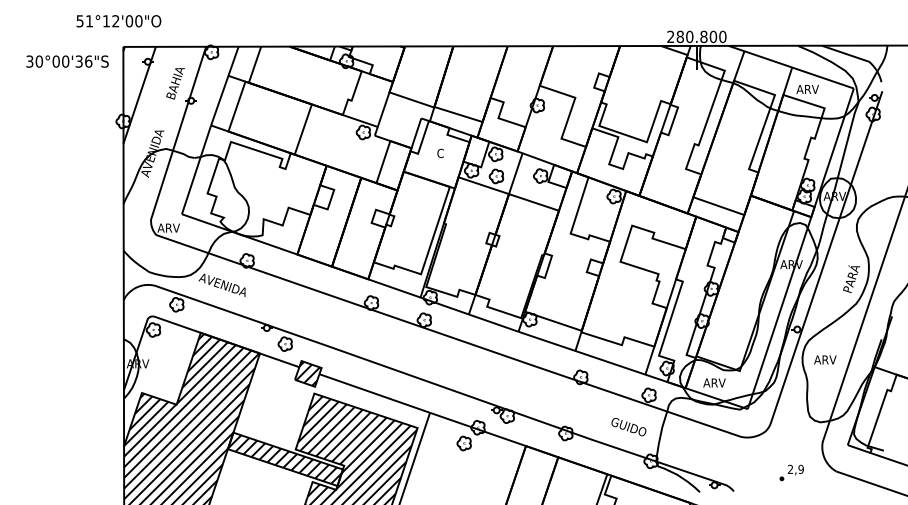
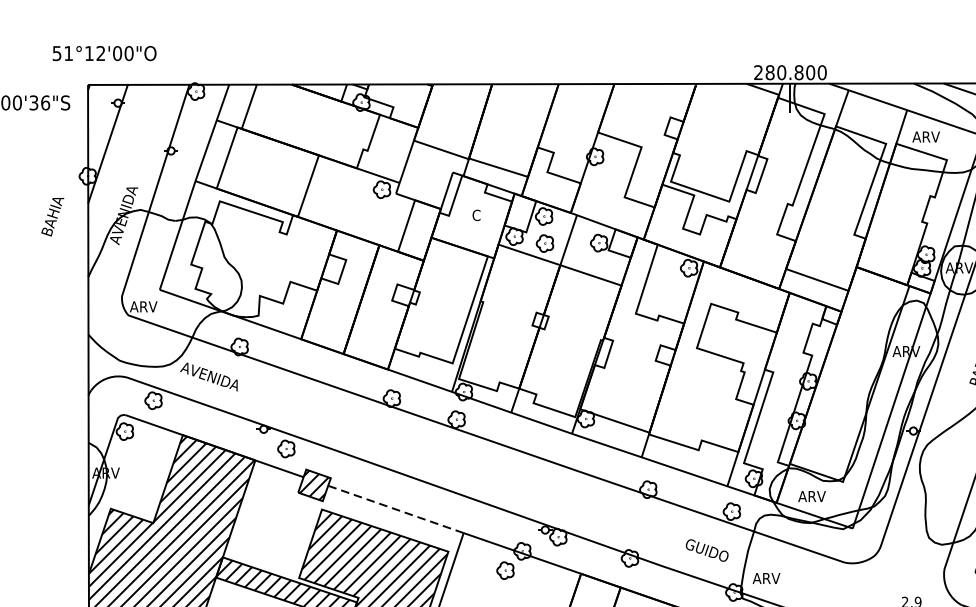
text: (118, 21) -> (104, 53), moved
text: (175, 83) -> (52, 216), moved
text: (825, 359) -> (766, 577), moved
line: (374, 393) -> (395, 509), solid -> dashed

